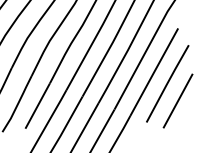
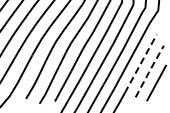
line: (153, 71) -> (140, 63), solid -> dashed
line: (167, 82) -> (149, 70), solid -> dashed

